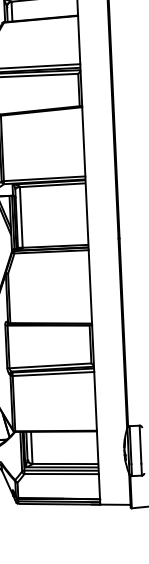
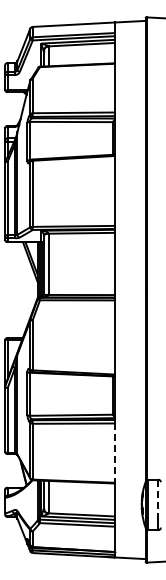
line: (96, 401) -> (115, 453), solid -> dashed
line: (140, 445) -> (158, 499), solid -> dashed

